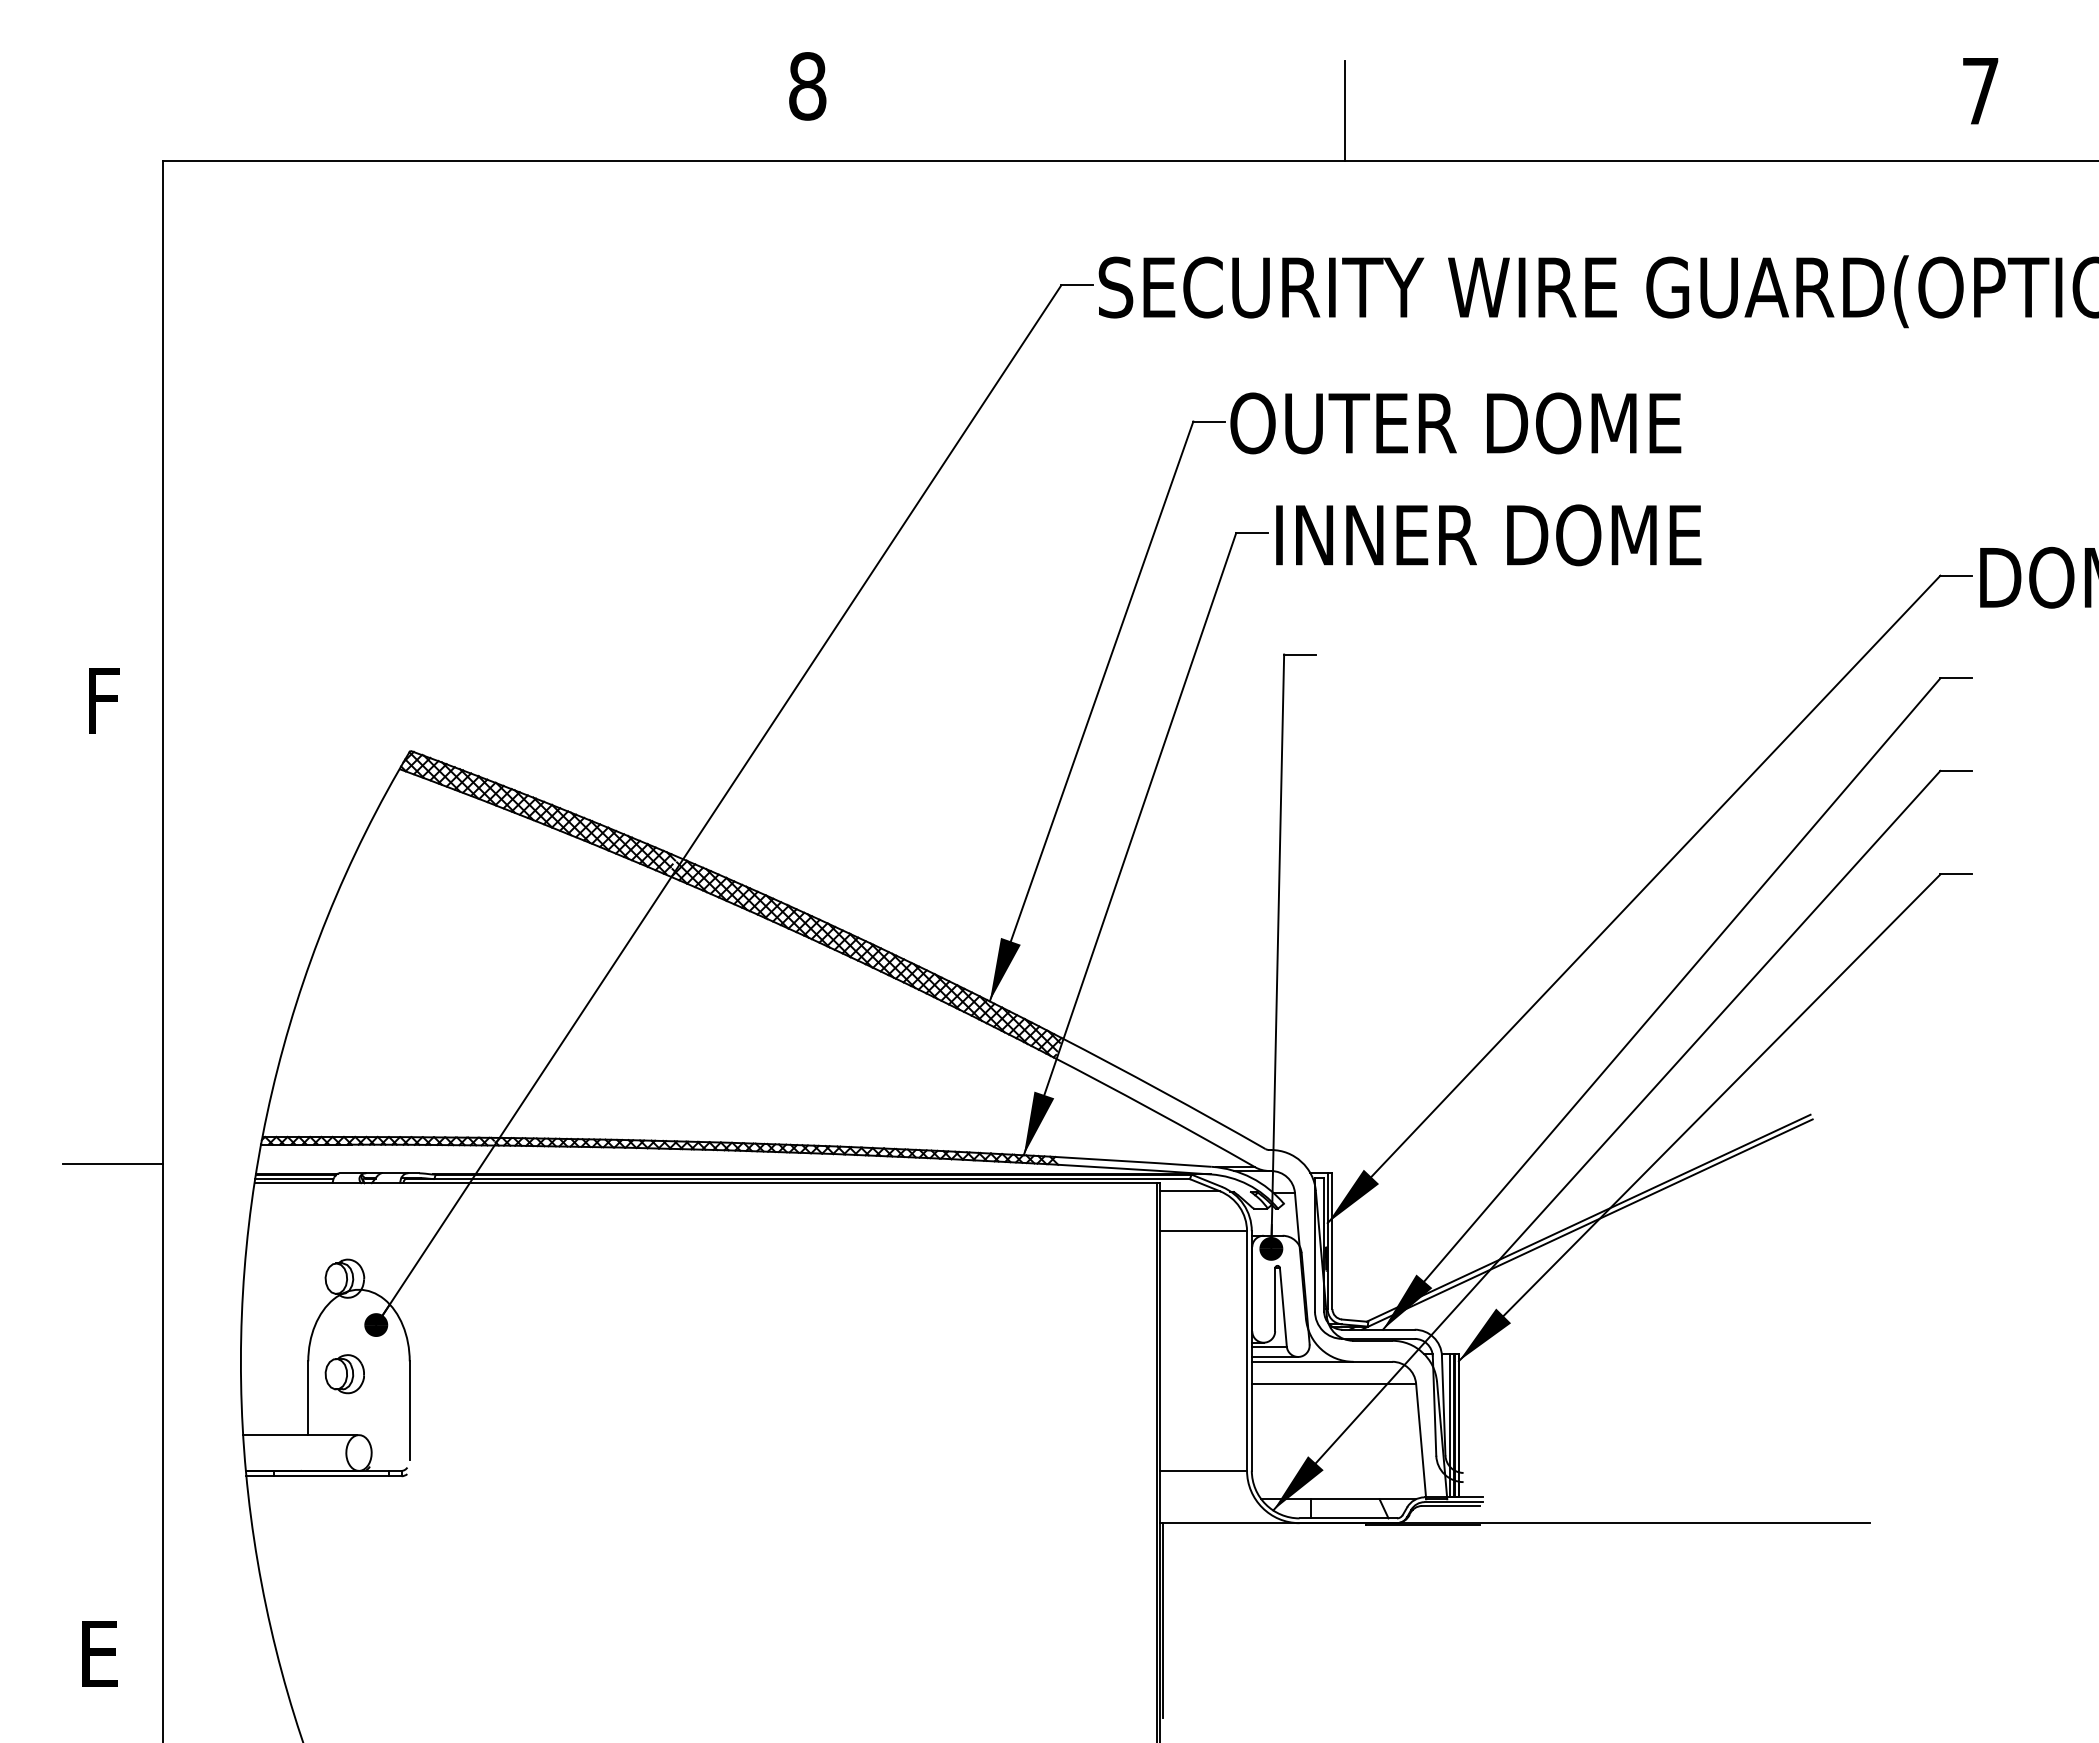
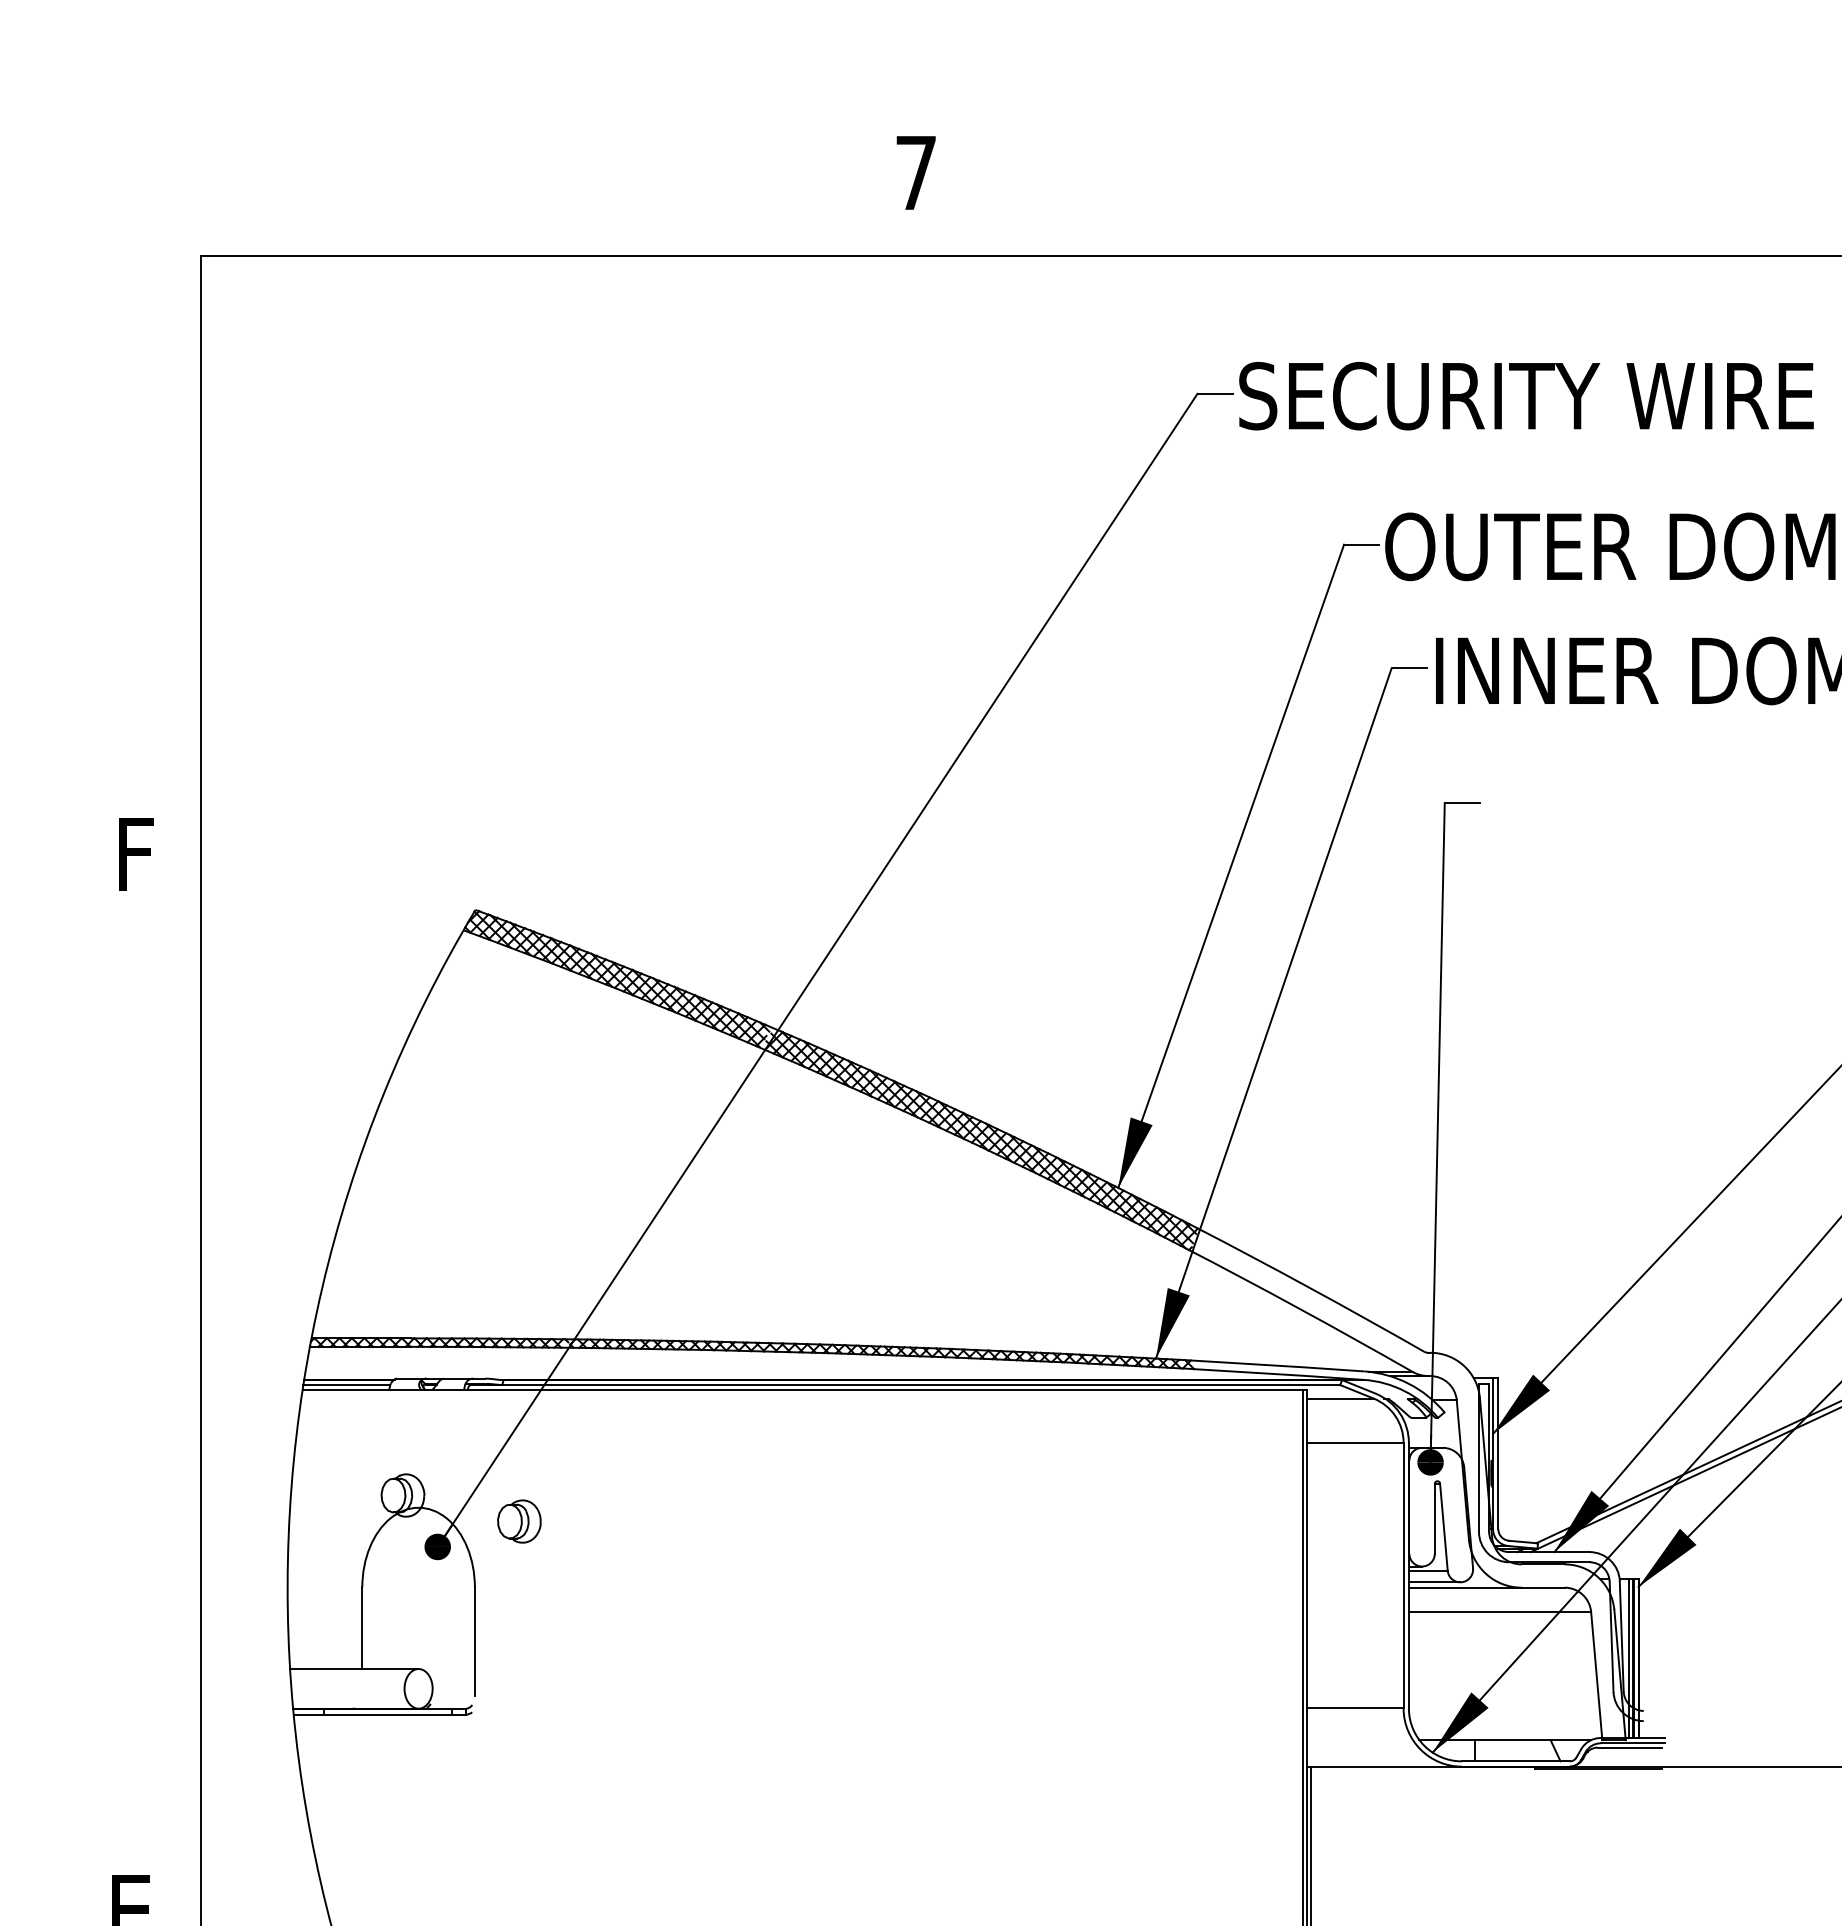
text: (807, 86) -> (916, 173), 8 -> 7
line: (1344, 111) -> (1511, 200), removed
line: (112, 1163) -> (145, 1367), removed
part: (344, 1374) -> (518, 1521), moved

